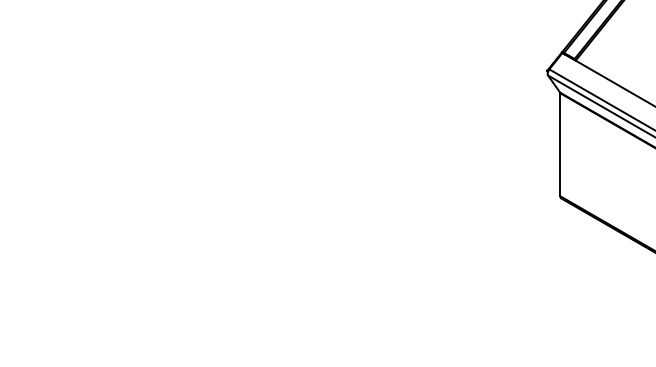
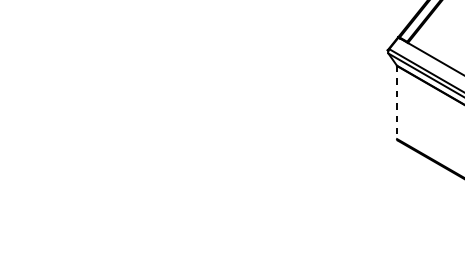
line: (560, 145) -> (397, 103), solid -> dashed

